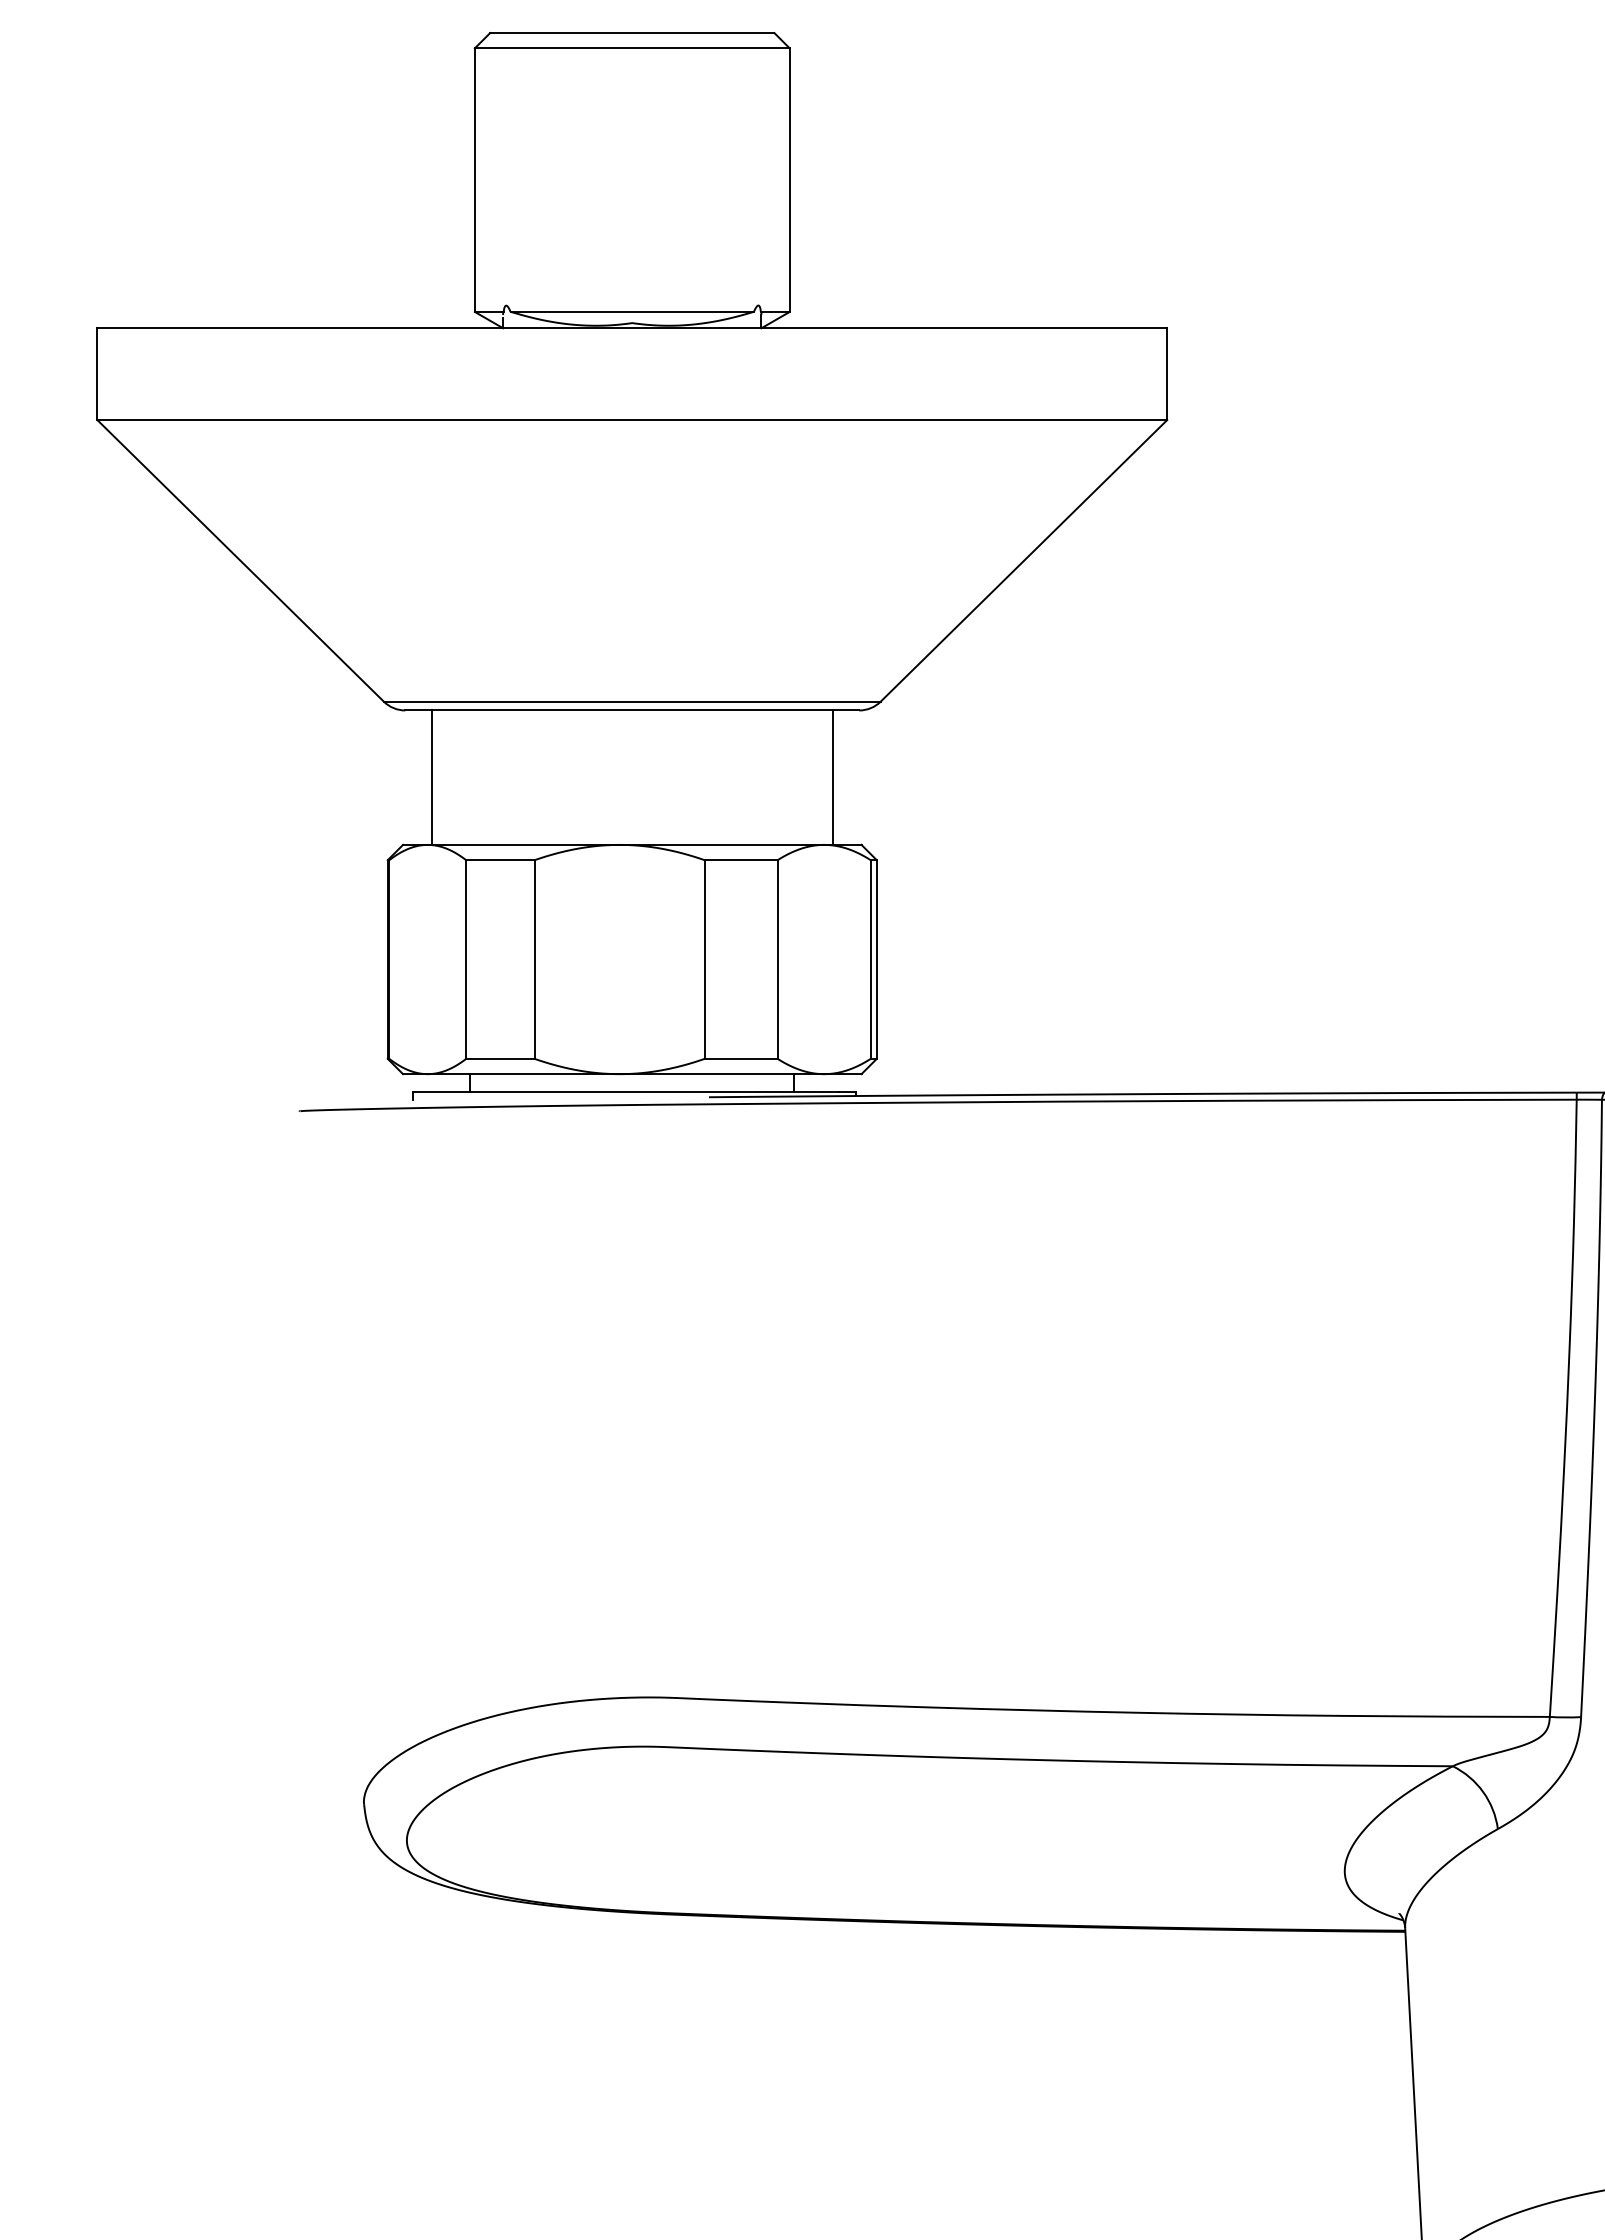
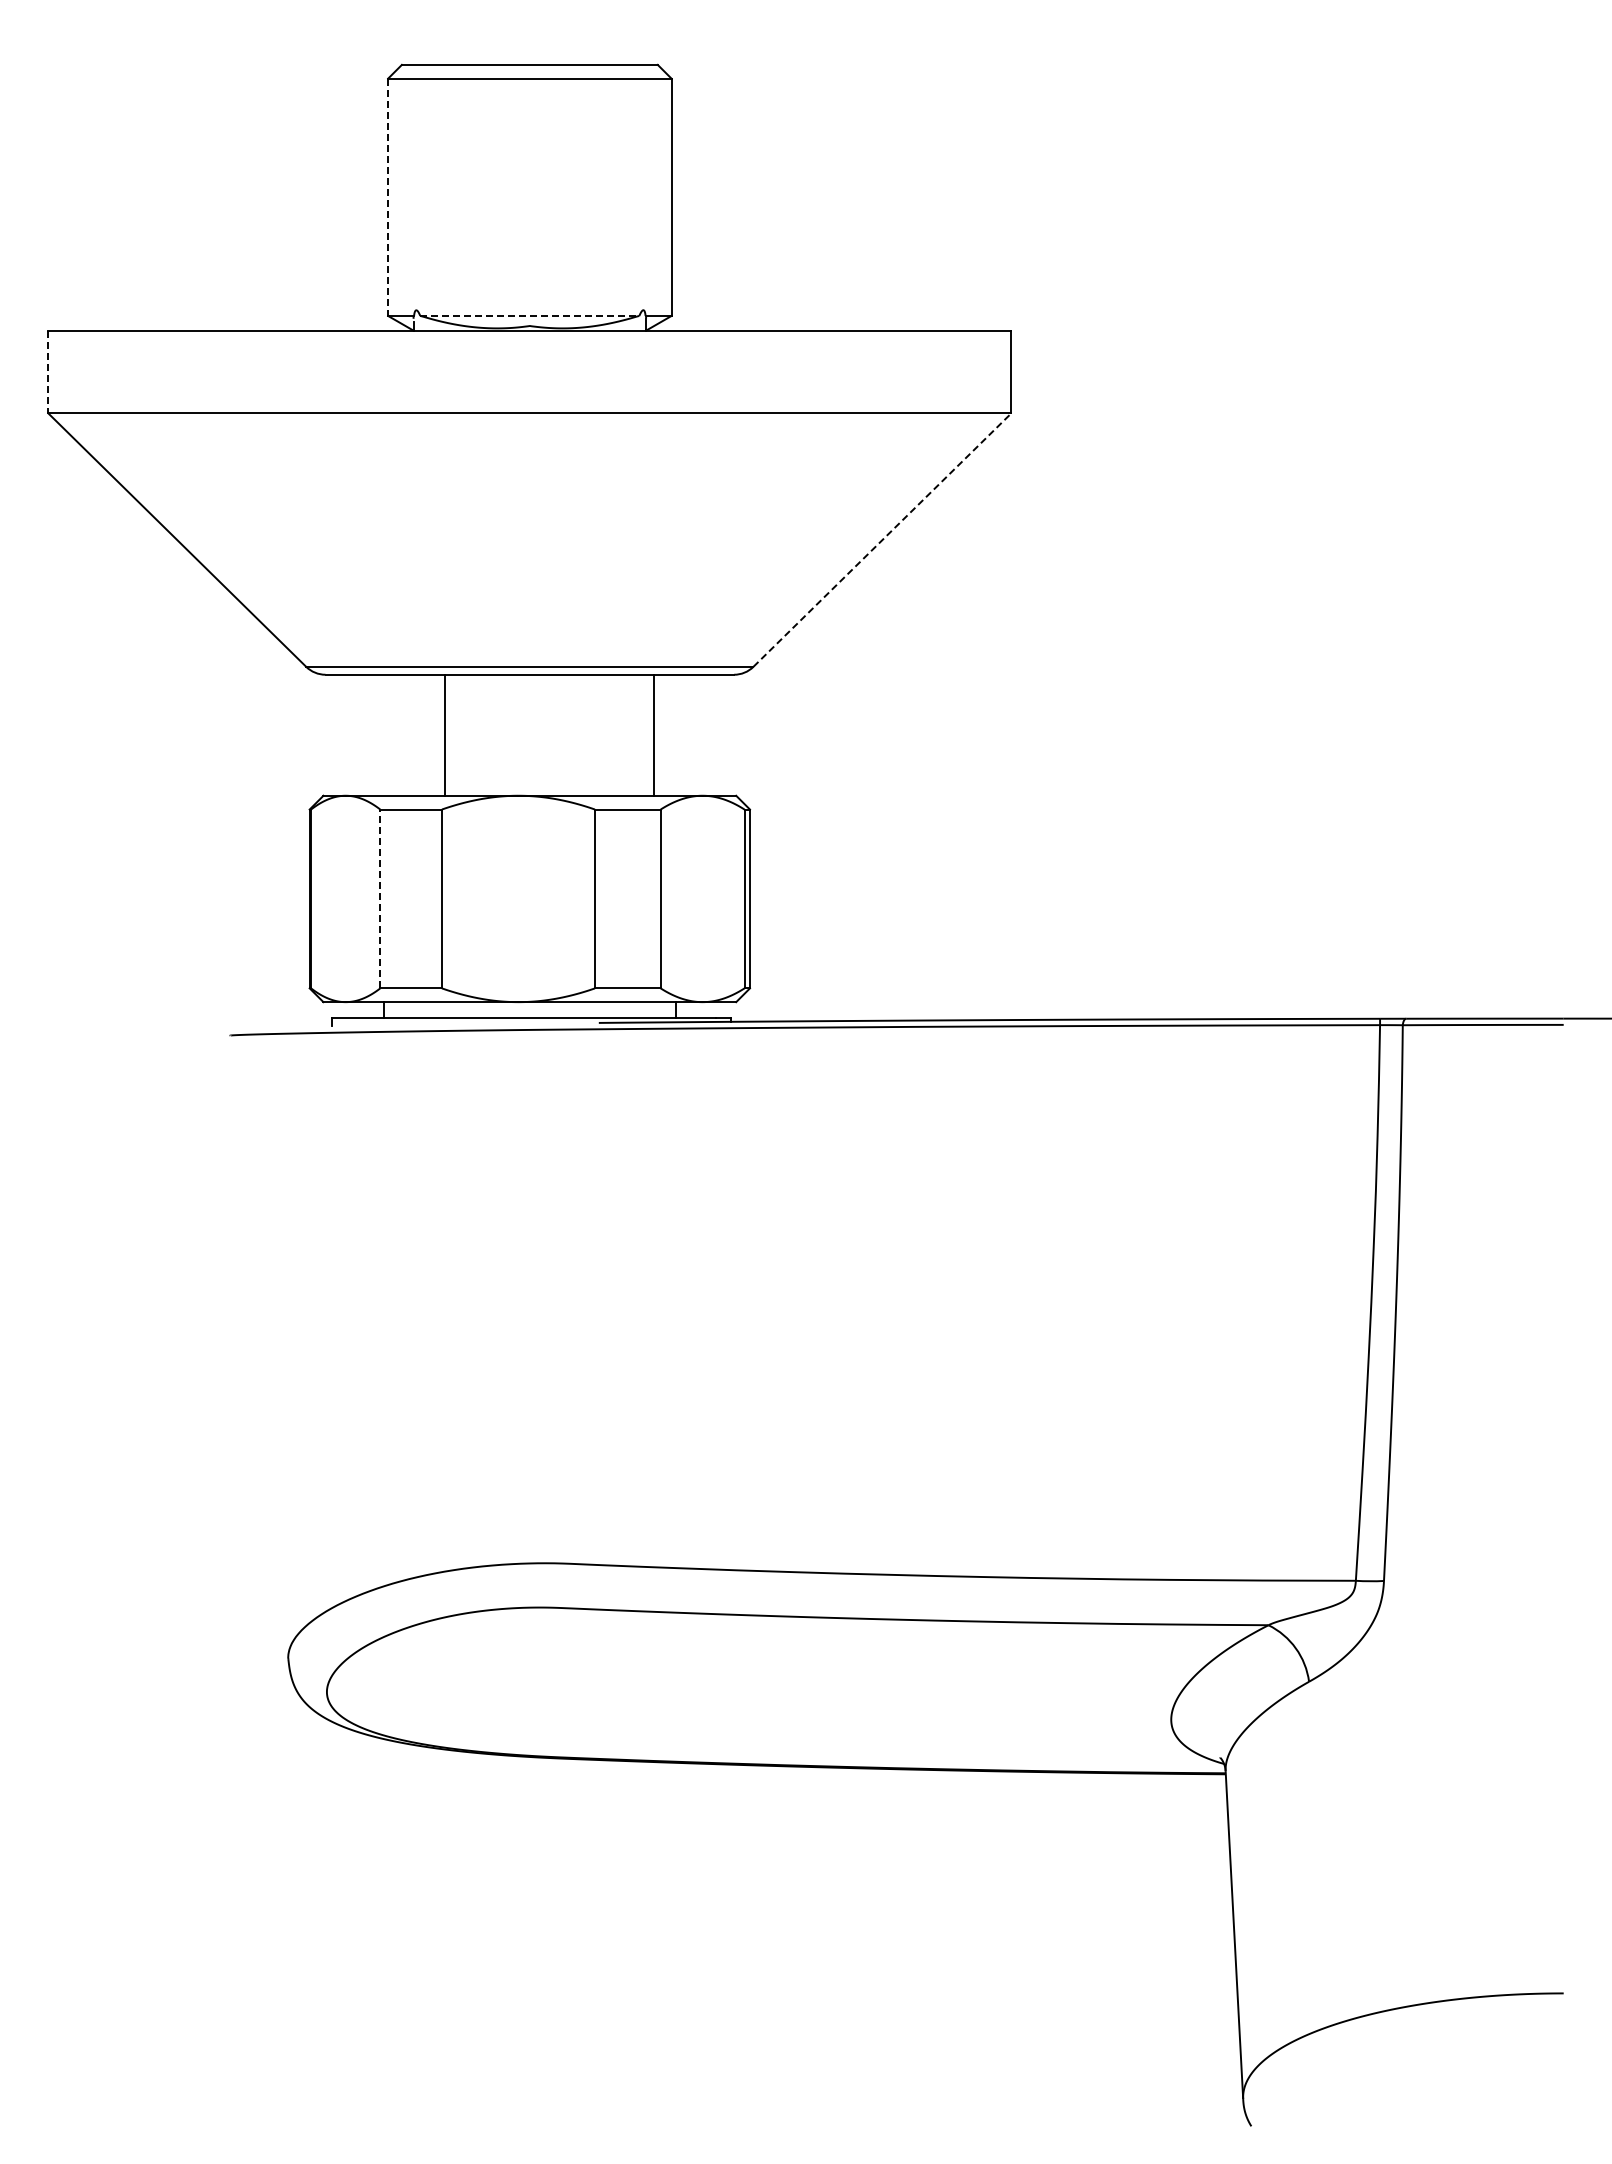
line: (475, 180) -> (388, 197), solid -> dashed
line: (631, 311) -> (529, 315), solid -> dashed
line: (97, 374) -> (48, 372), solid -> dashed
line: (1024, 561) -> (882, 540), solid -> dashed
line: (431, 776) -> (444, 734), moved
line: (832, 776) -> (654, 734), moved
line: (466, 959) -> (380, 898), solid -> dashed

